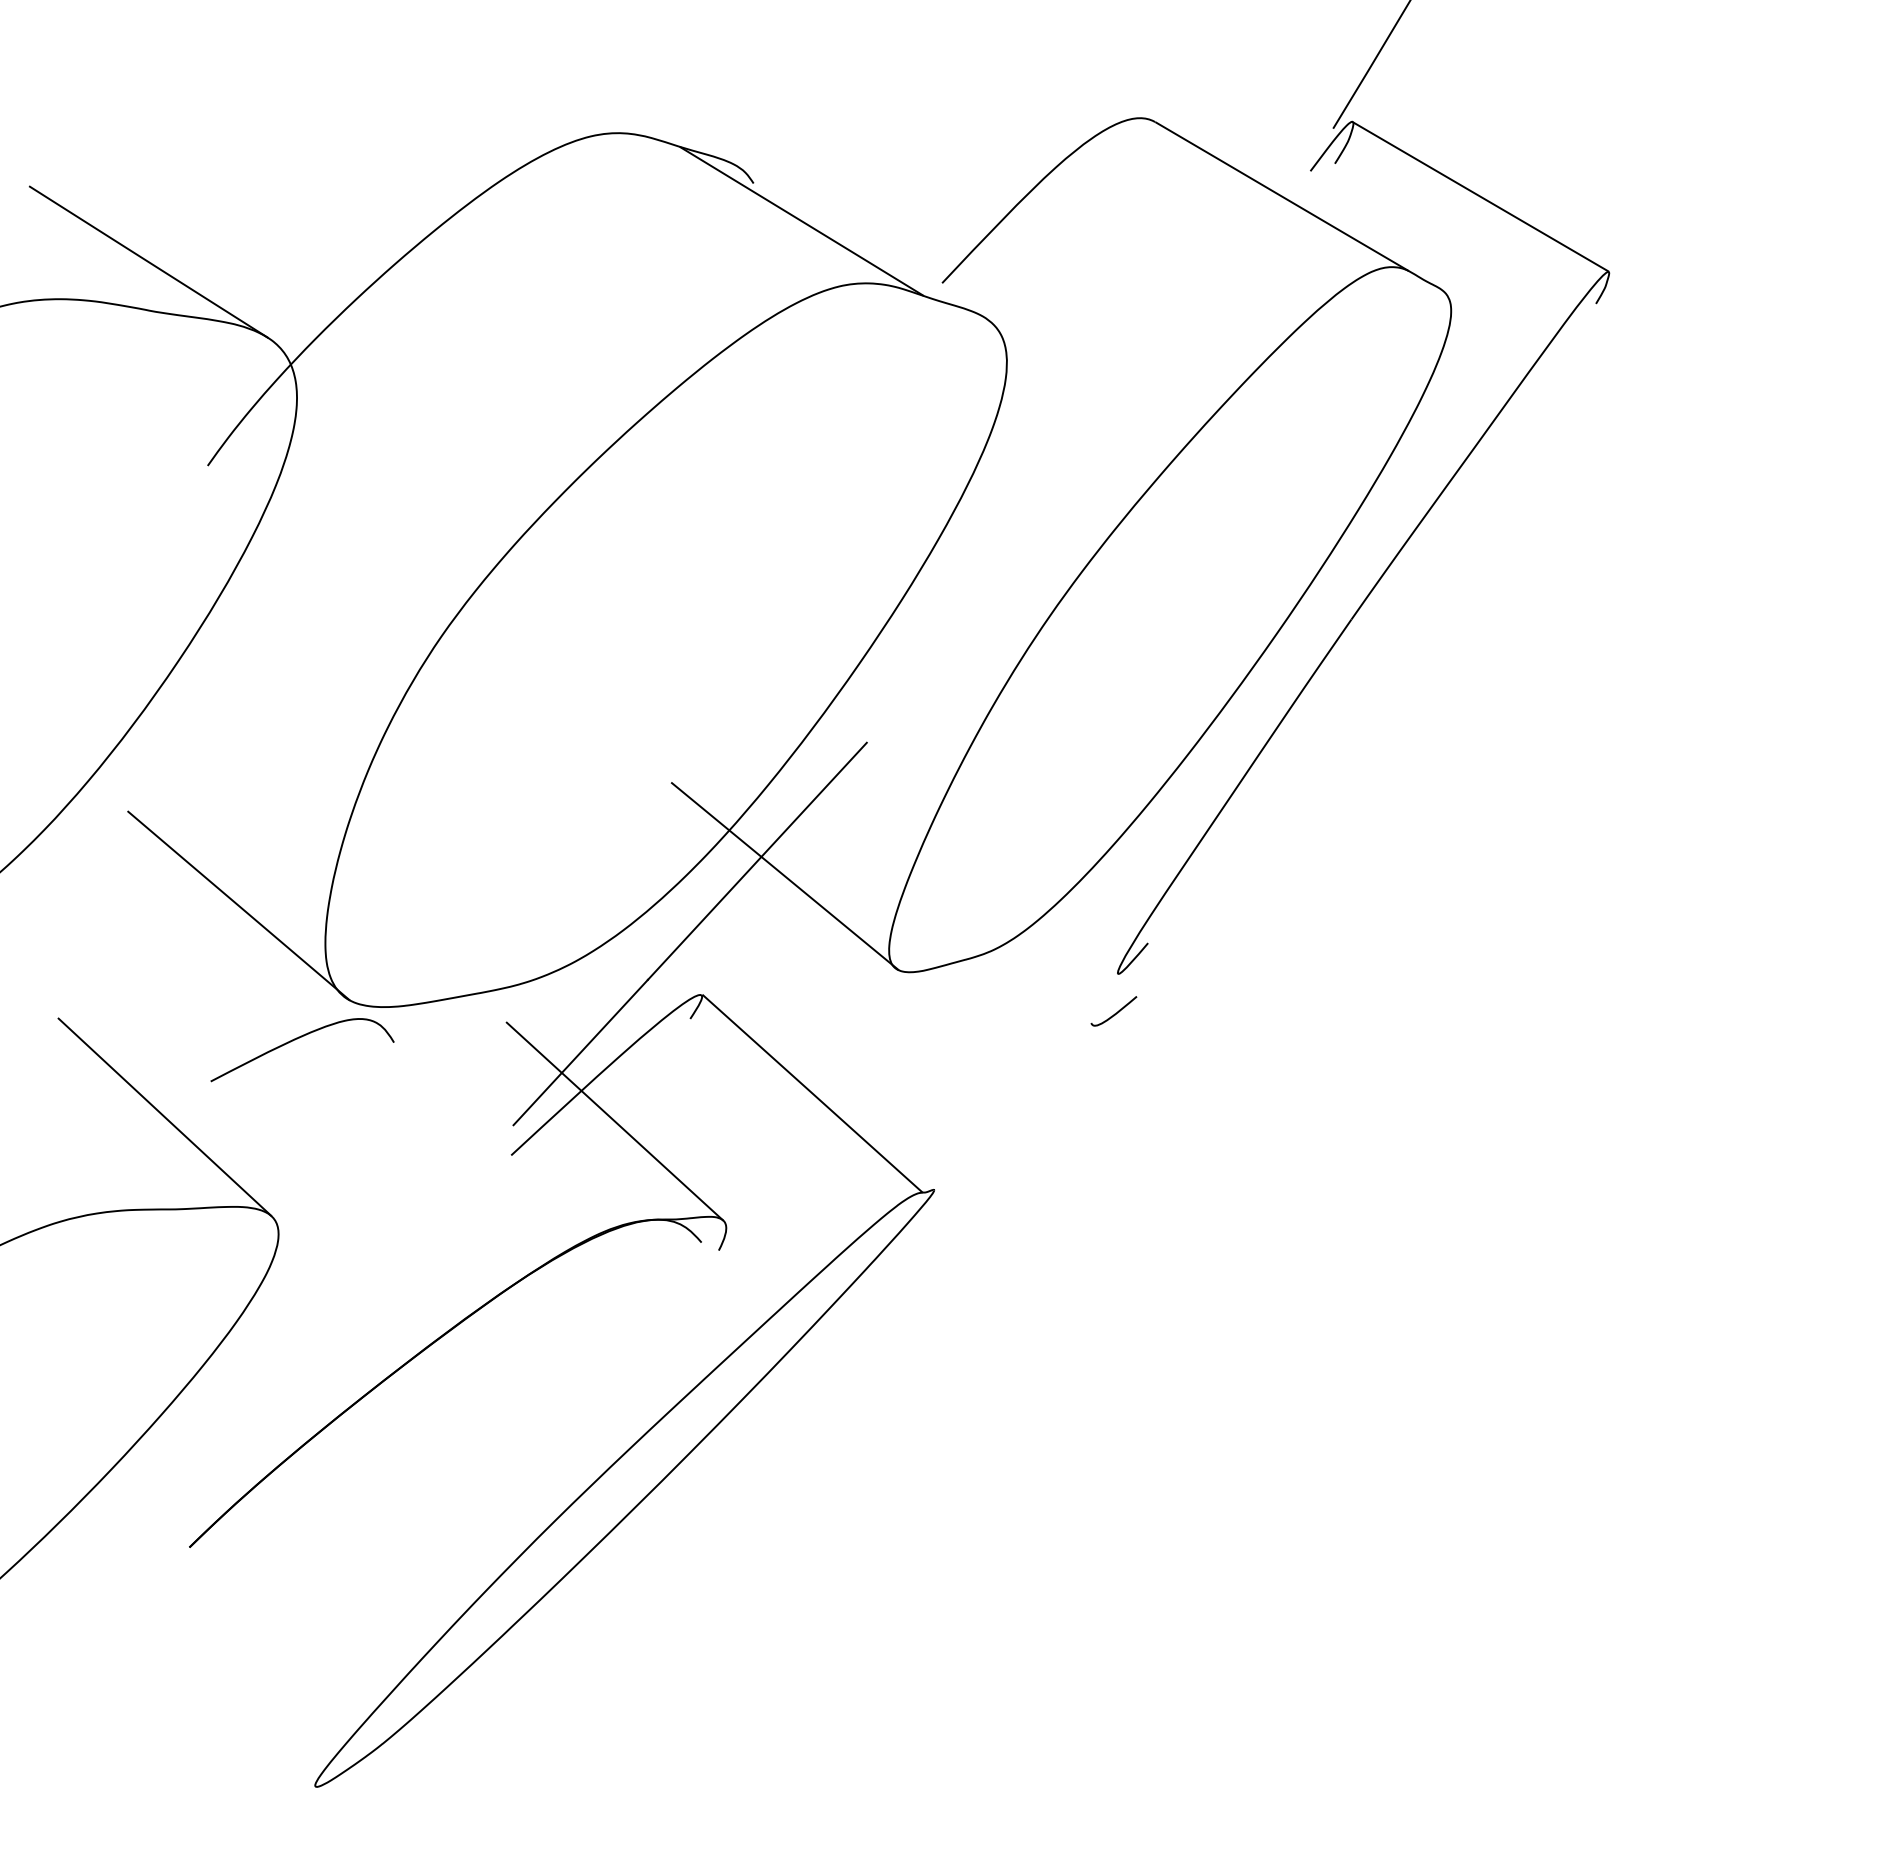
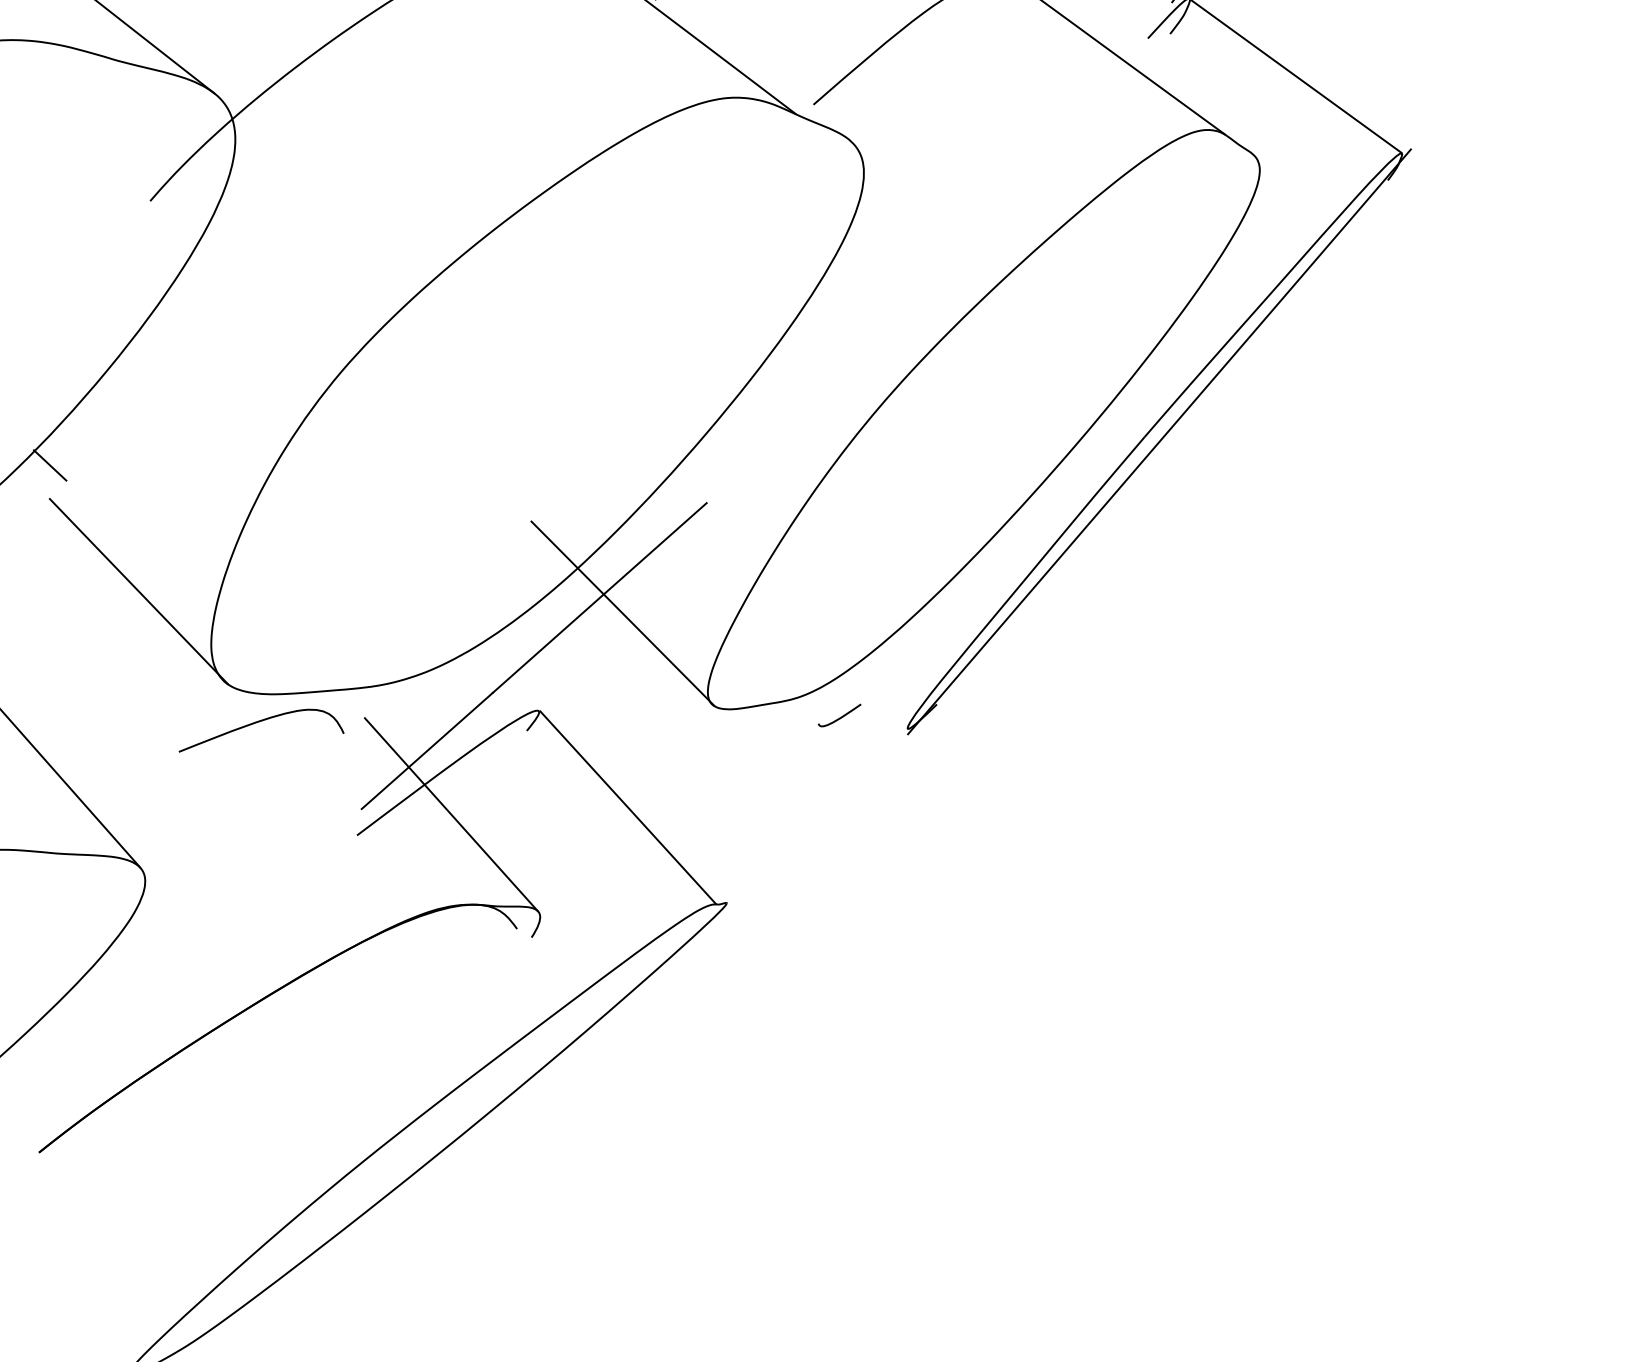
line: (1368, 622) -> (1159, 441), added
line: (124, 773) -> (49, 464), added
curve: (1114, 1013) -> (839, 717), moved
curve: (297, 1039) -> (259, 722), moved

